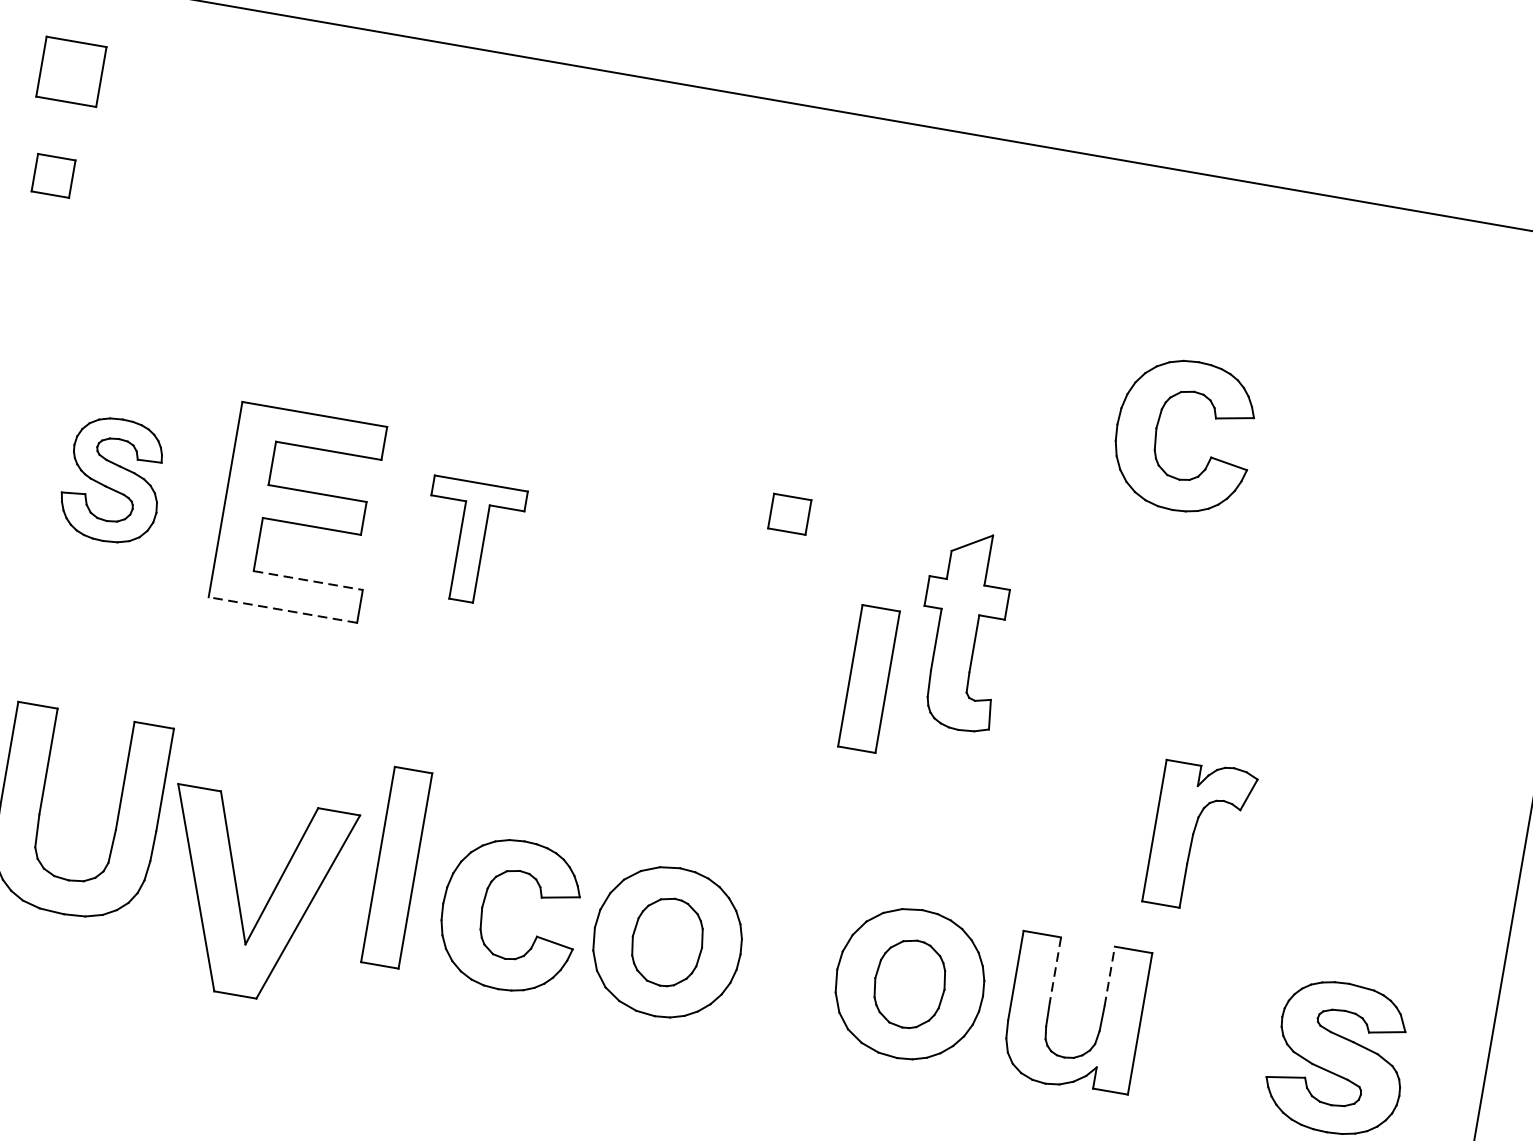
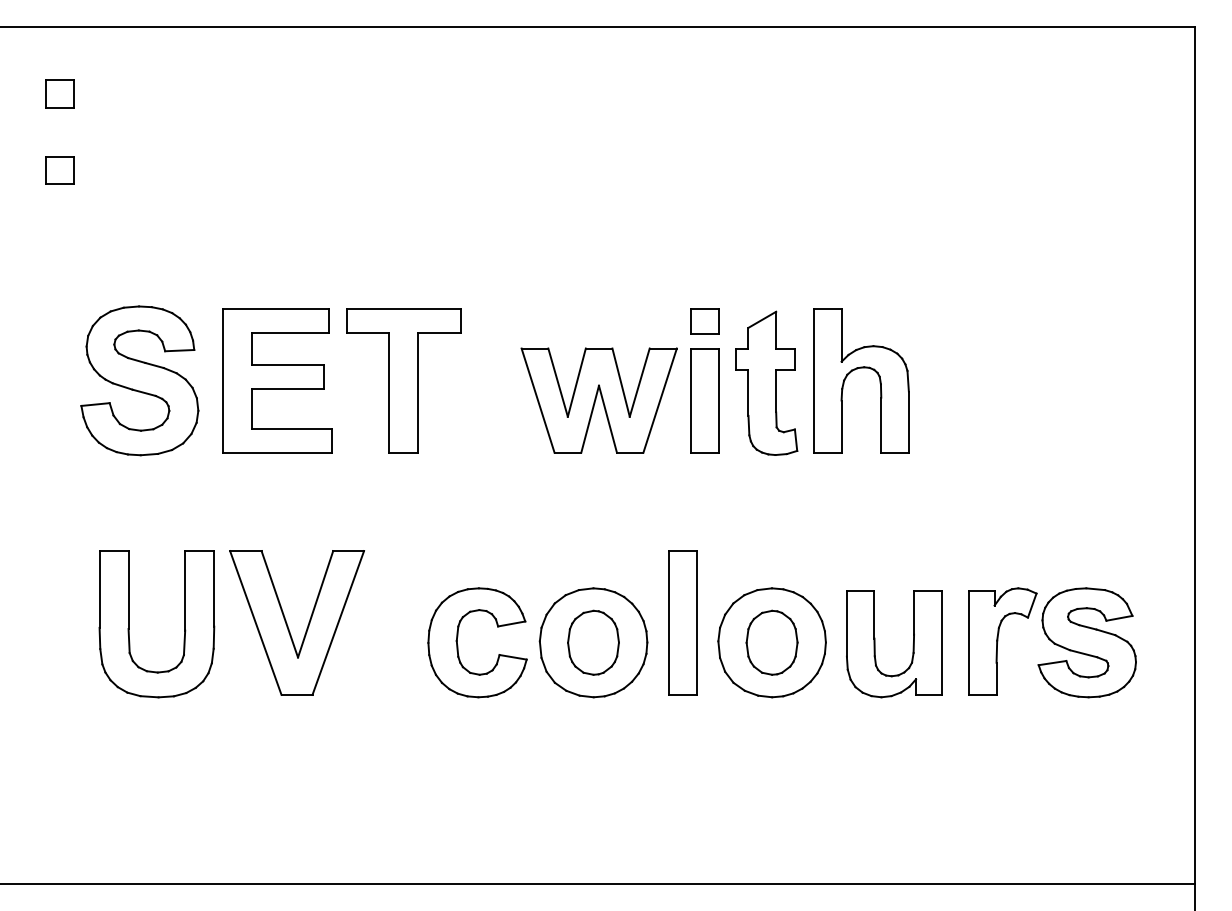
part: (71, 71) -> (59, 93), size x0.62
part: (1157, 435) -> (881, 219), removed
part: (112, 479) -> (139, 380), size x1.67
part: (788, 513) -> (704, 321), moved
part: (470, 541) -> (403, 380), size x1.67
line: (308, 580) -> (292, 428), dashed -> solid
line: (282, 609) -> (277, 452), dashed -> solid
part: (731, 614) -> (598, 400), added
part: (1086, 633) -> (855, 370), added
part: (868, 678) -> (704, 400), moved
part: (1200, 836) -> (1002, 641), moved
part: (396, 867) -> (682, 622), moved
part: (239, 900) -> (288, 626), moved
line: (1055, 969) -> (874, 614), dashed -> solid
line: (1110, 976) -> (914, 612), dashed -> solid

